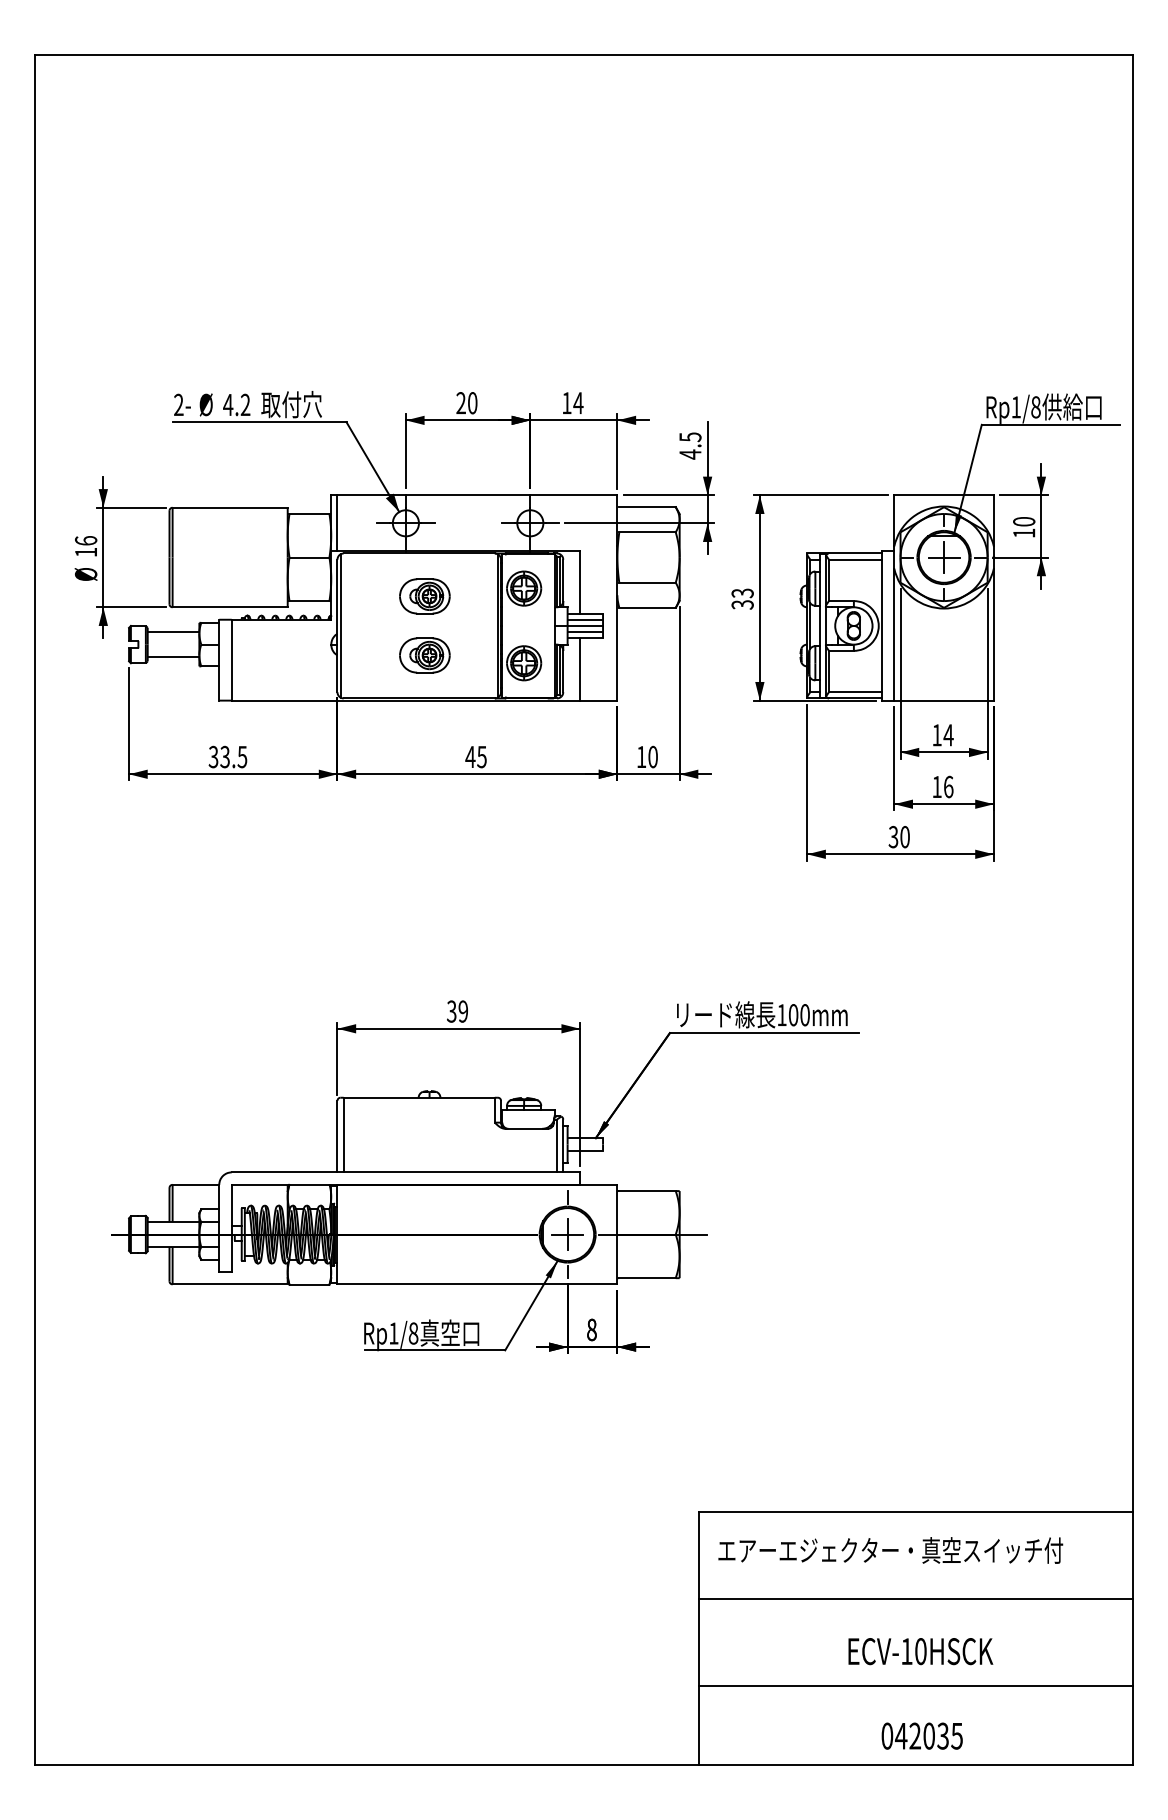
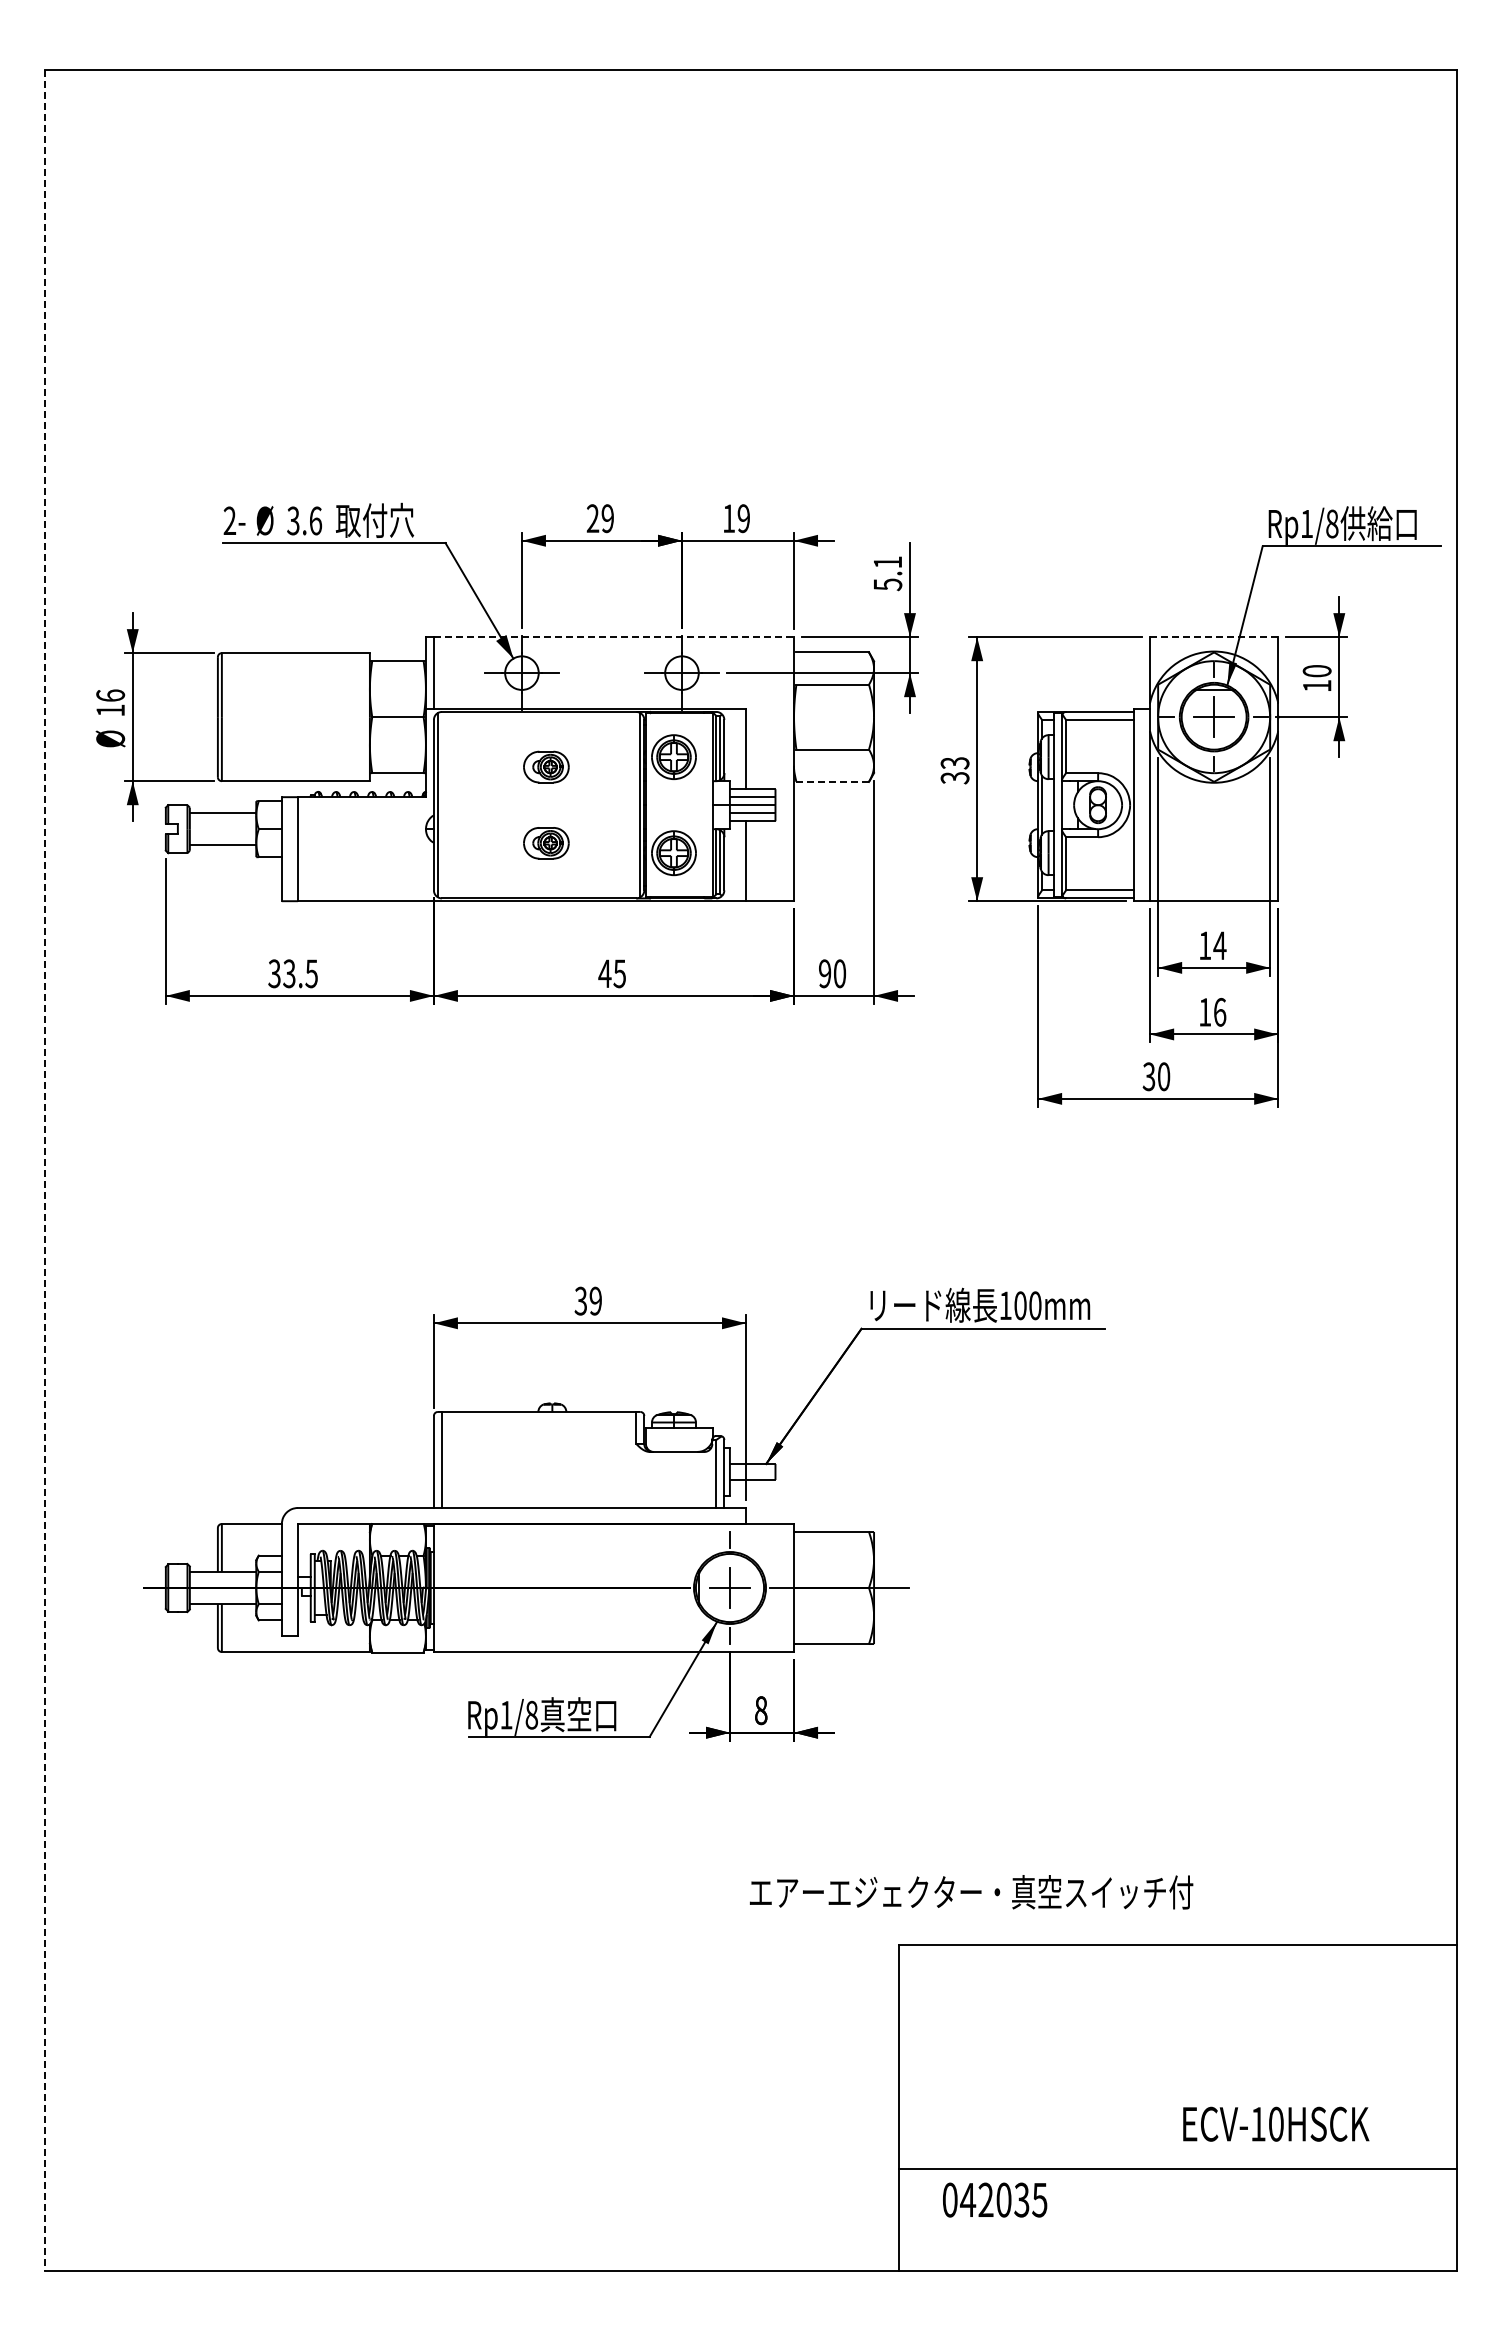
text: (472, 403) -> (607, 518), 20 -> 29
text: (578, 403) -> (743, 518), 14 -> 19
text: (236, 404) -> (304, 520), 4.2 -> 3.6
text: (690, 445) -> (888, 573), 4.5 -> 5.1
line: (477, 495) -> (614, 637), solid -> dashed
line: (943, 495) -> (1213, 637), solid -> dashed
part: (425, 595) -> (546, 766), size x0.7
line: (648, 607) -> (833, 781), solid -> dashed
part: (425, 655) -> (546, 843), size x0.7
text: (641, 756) -> (825, 973), 10 -> 90
line: (34, 910) -> (44, 1170), solid -> dashed
text: (890, 1550) -> (971, 1892), moved
line: (916, 1598) -> (1178, 2056), removed
text: (921, 1650) -> (1276, 2123), moved
text: (922, 1735) -> (995, 2199), moved

